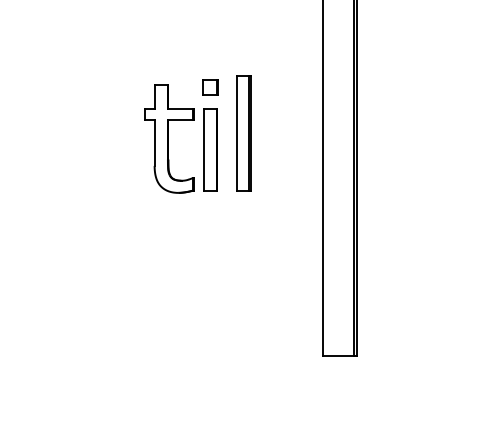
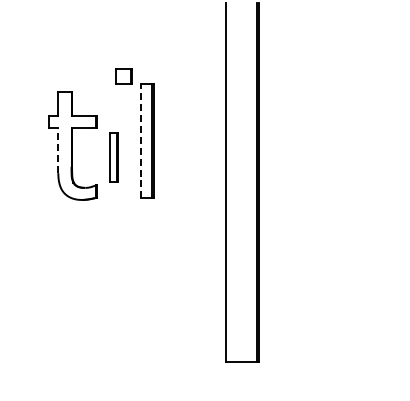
part: (210, 87) -> (123, 76), moved
line: (237, 133) -> (140, 140), solid -> dashed
line: (154, 143) -> (58, 150), solid -> dashed
part: (210, 149) -> (113, 156), size x0.6

